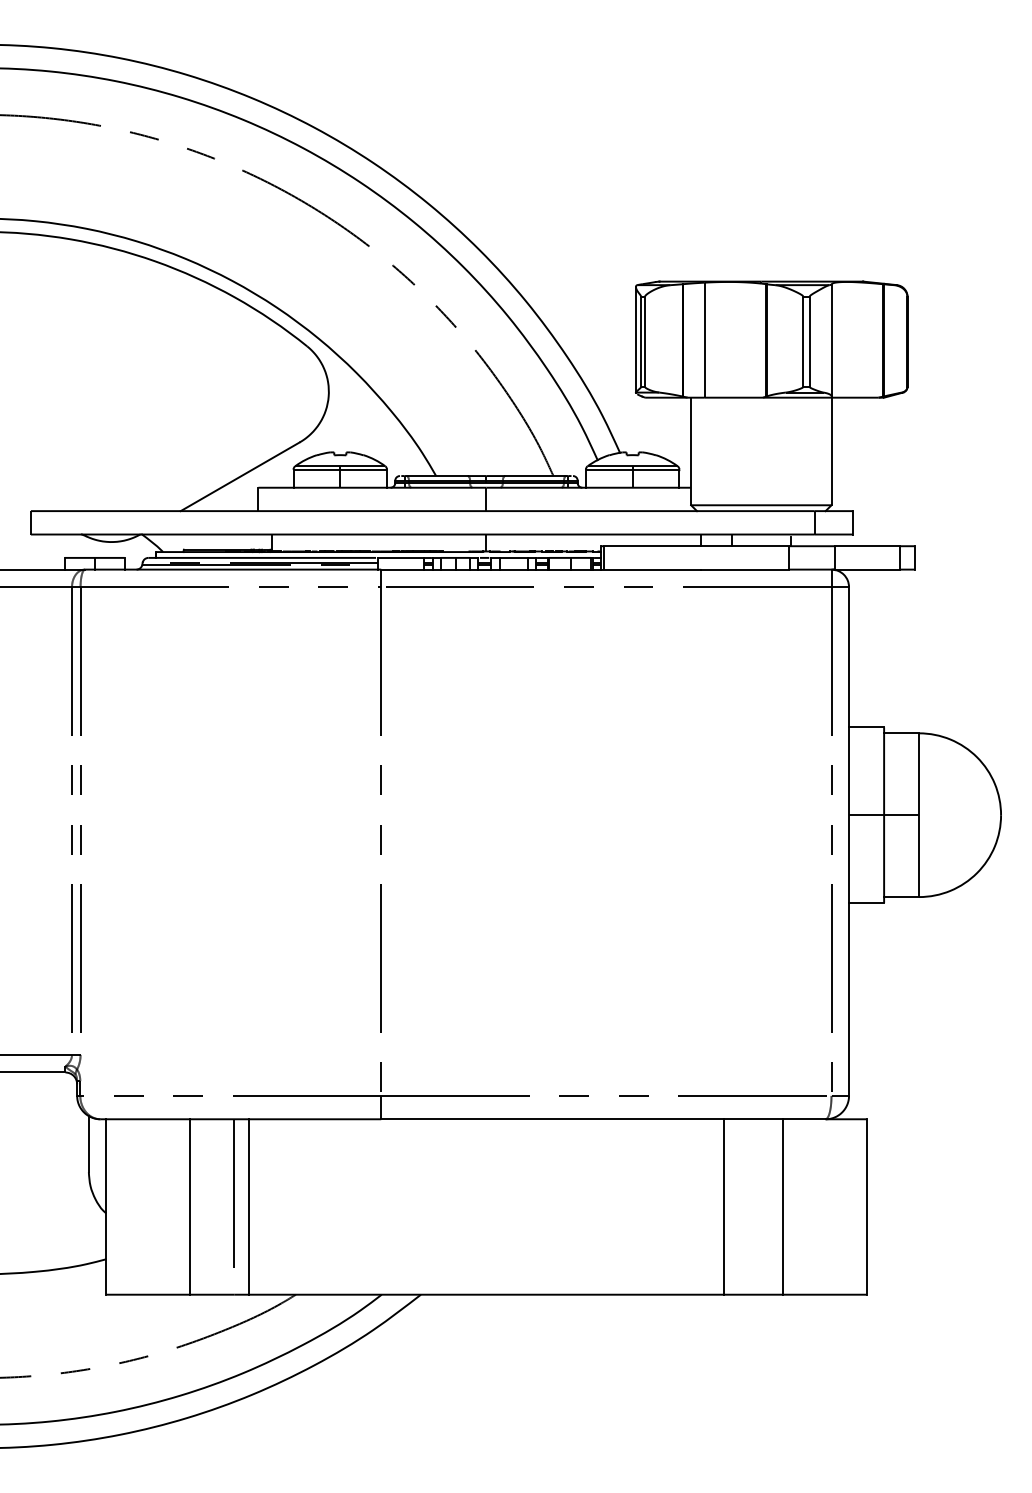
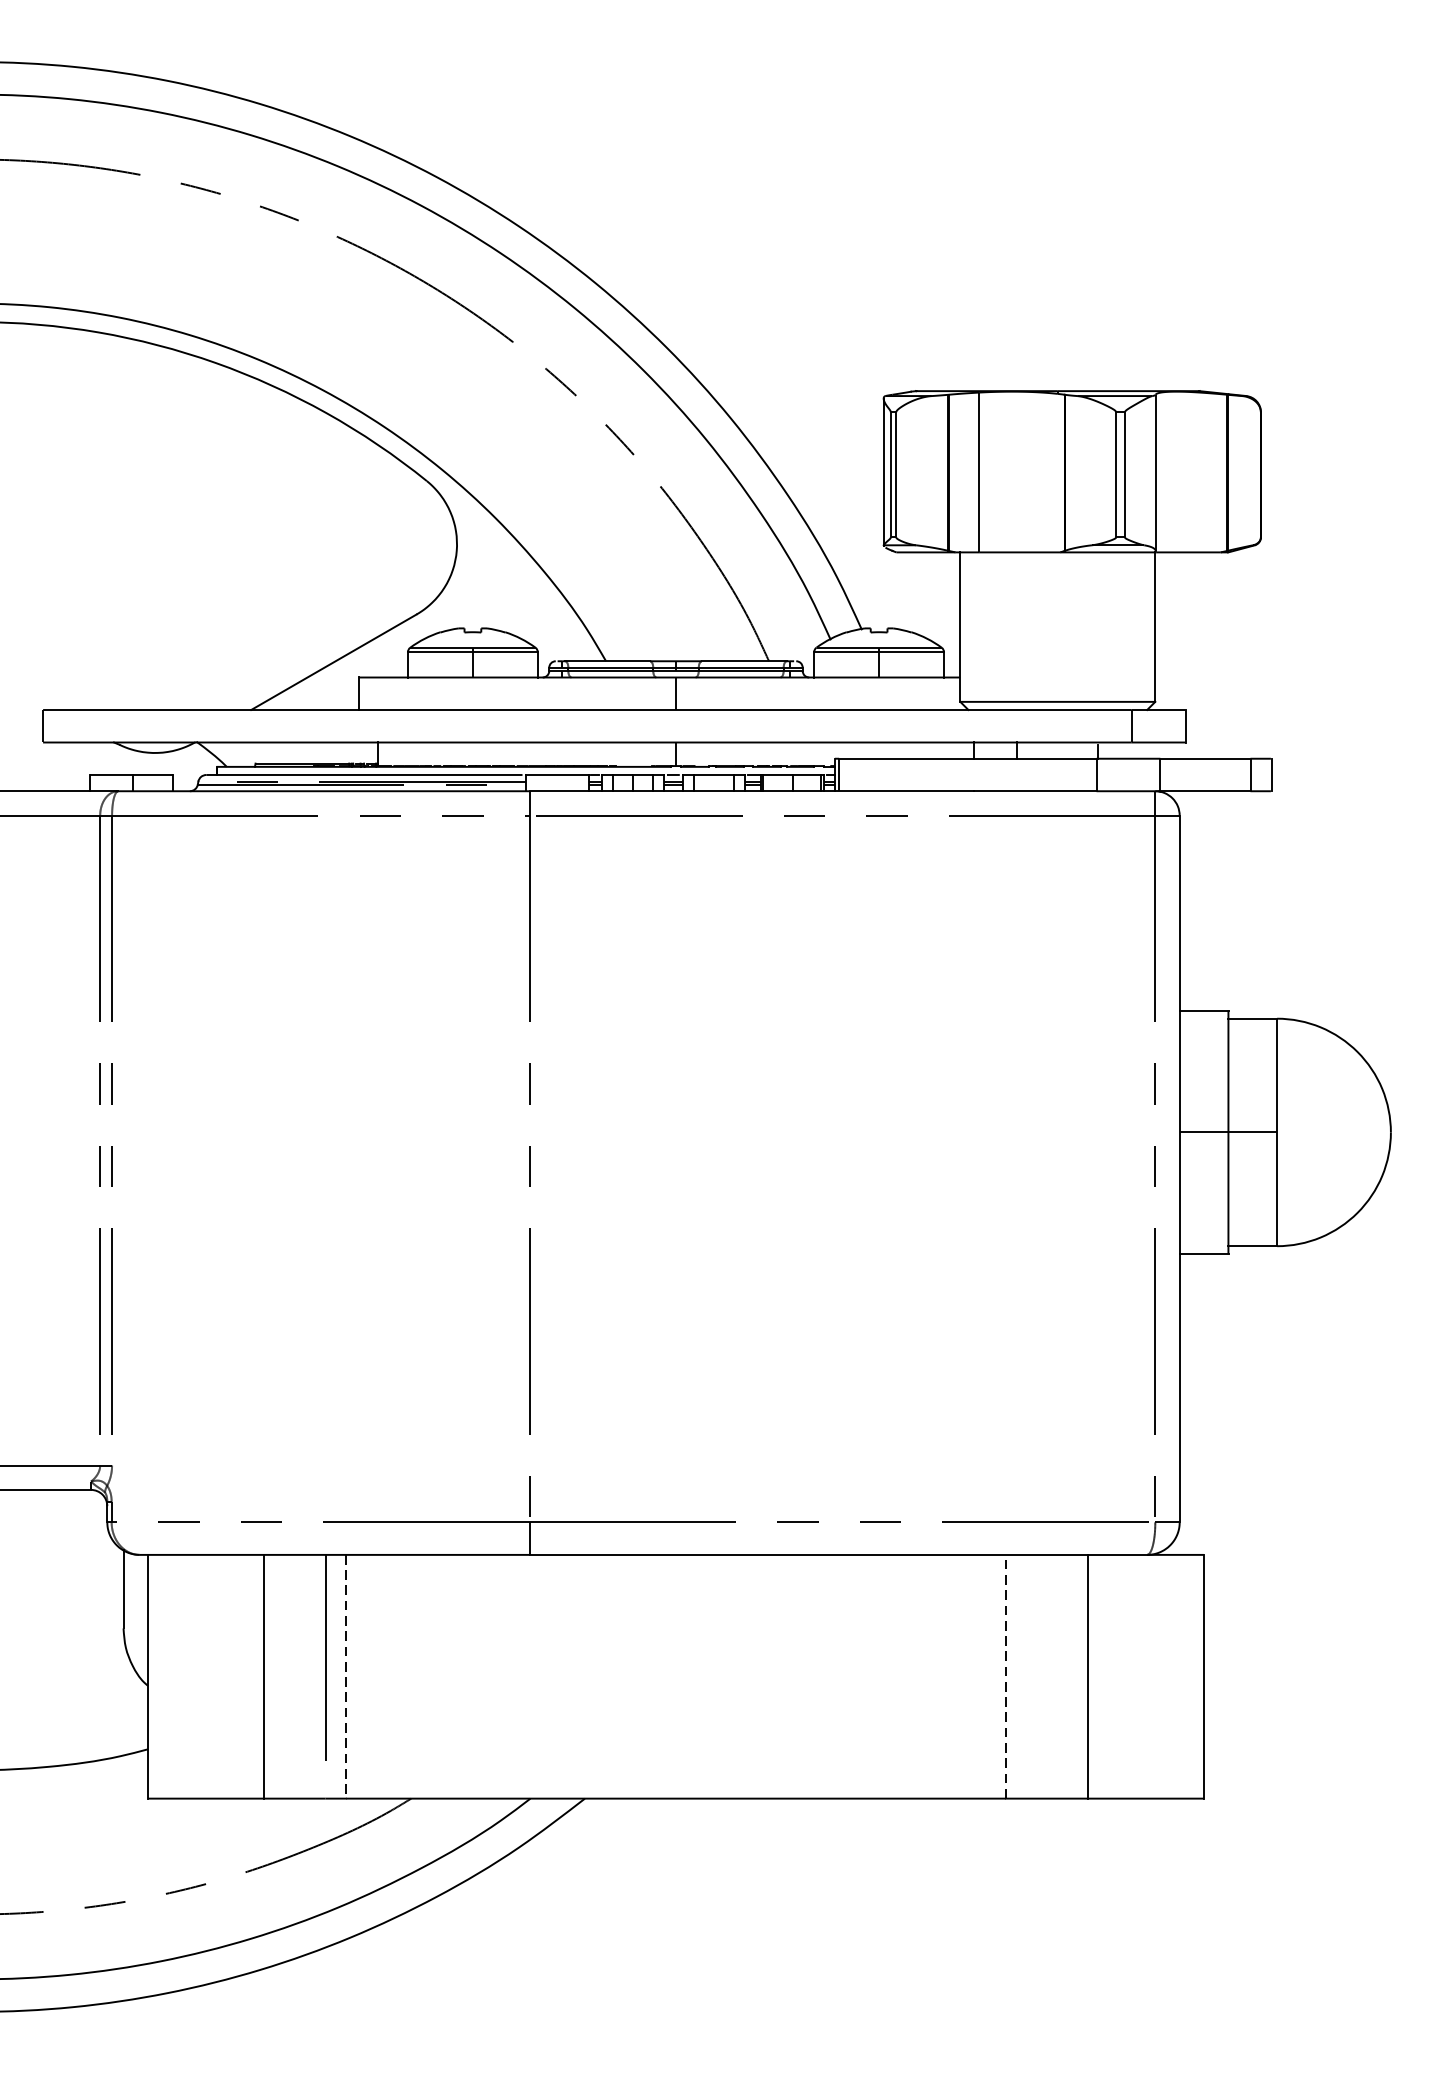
line: (249, 1206) -> (346, 1676), solid -> dashed
line: (723, 1206) -> (1005, 1676), solid -> dashed

